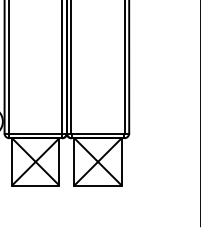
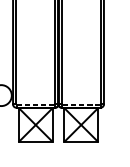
line: (36, 133) -> (36, 104), solid -> dashed
line: (97, 133) -> (80, 104), solid -> dashed

